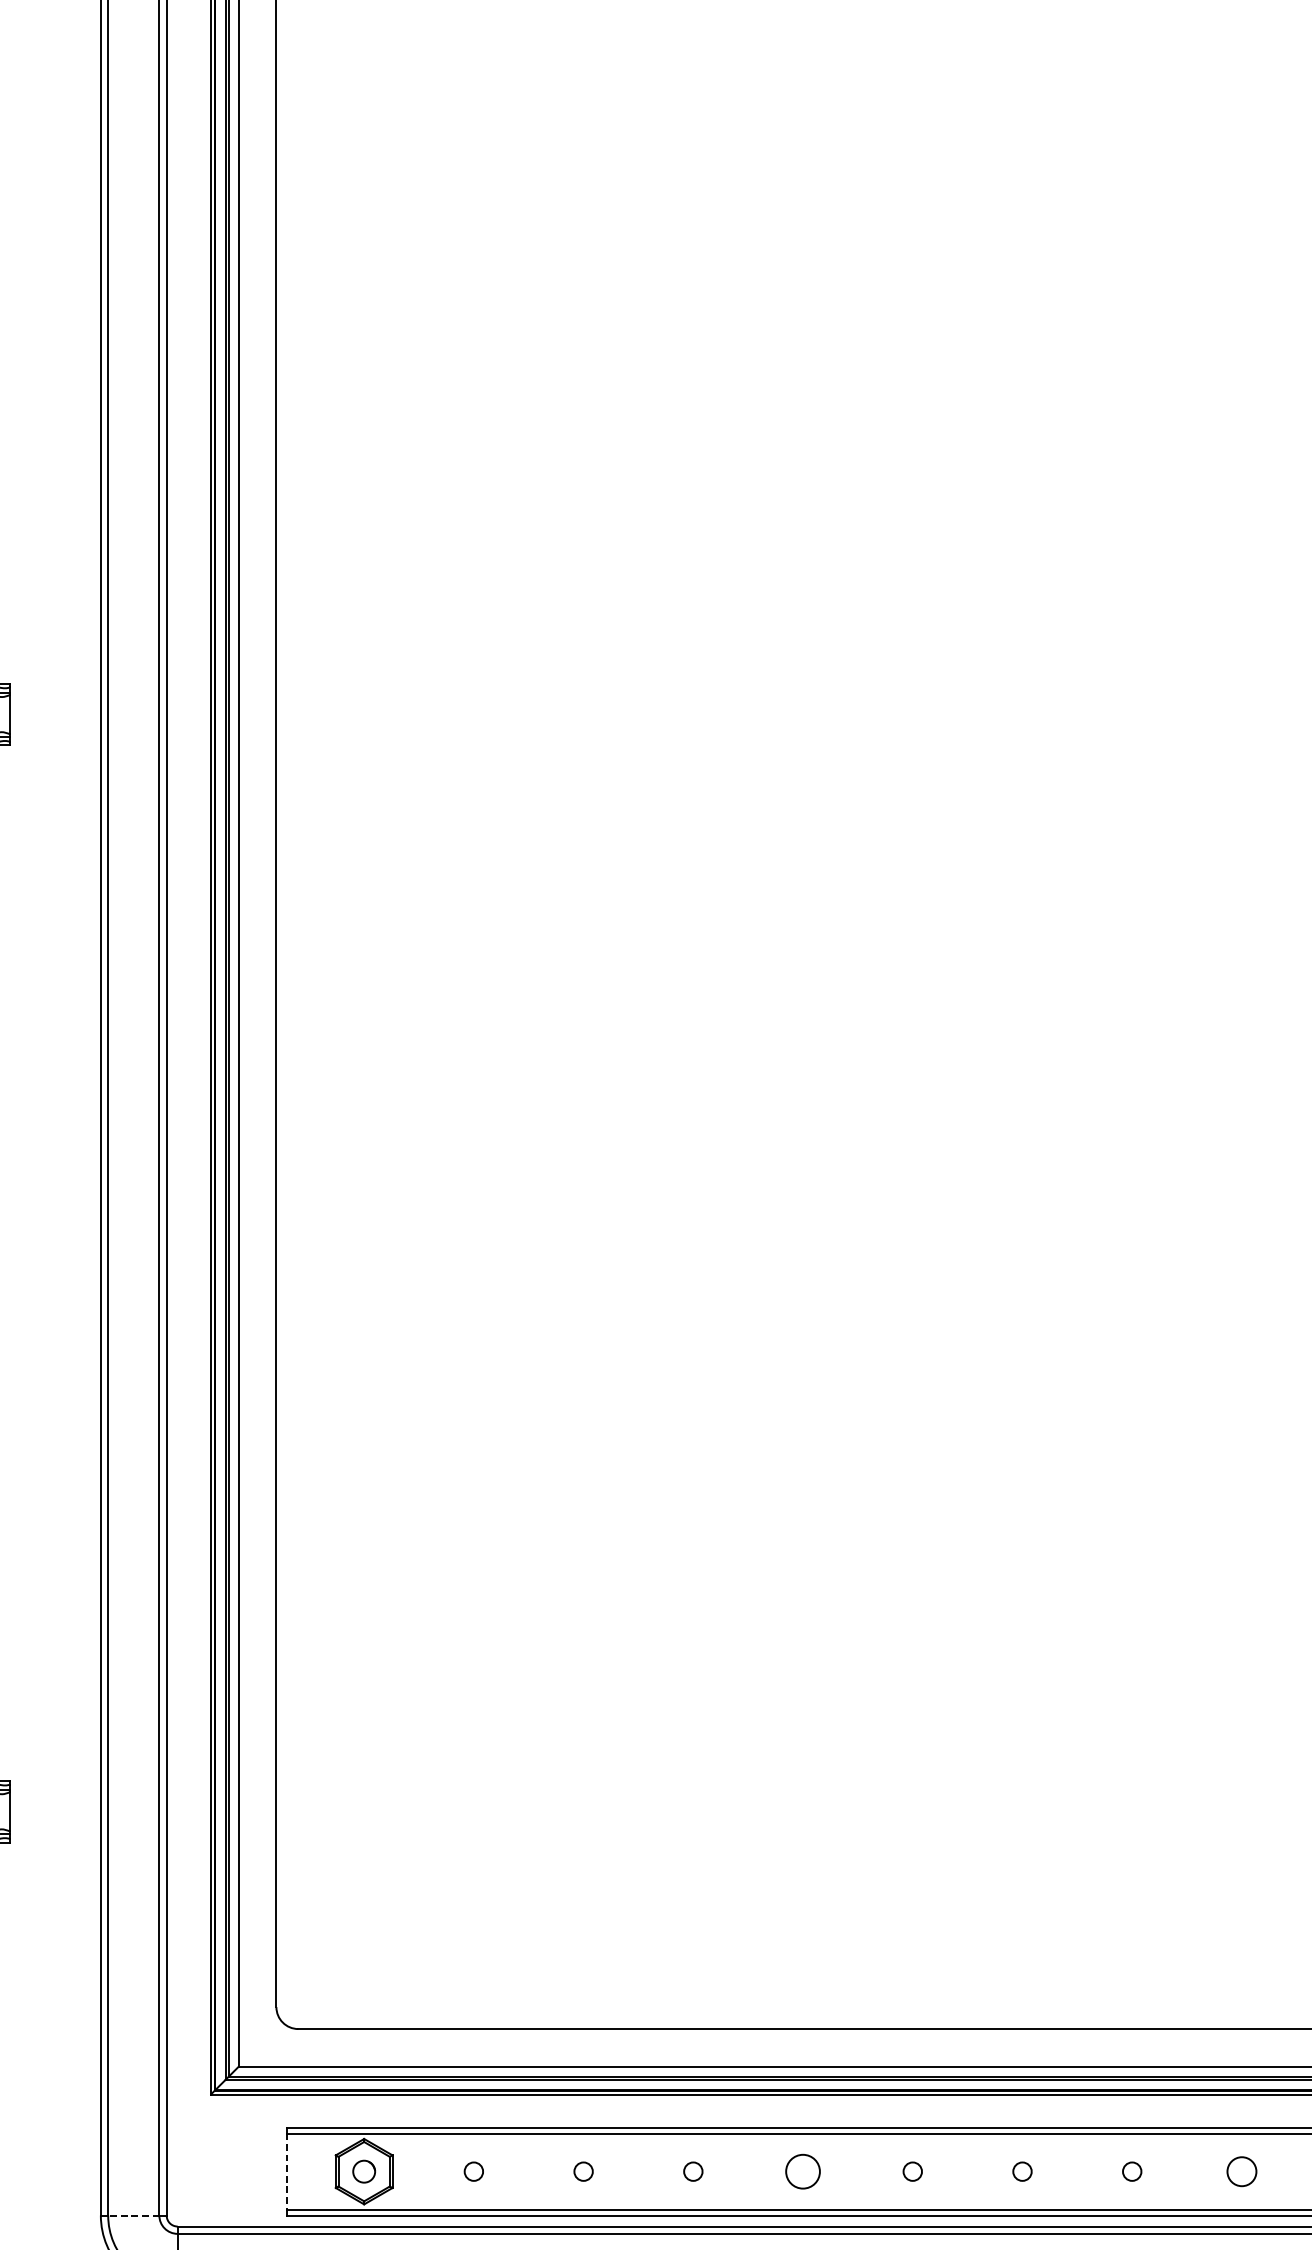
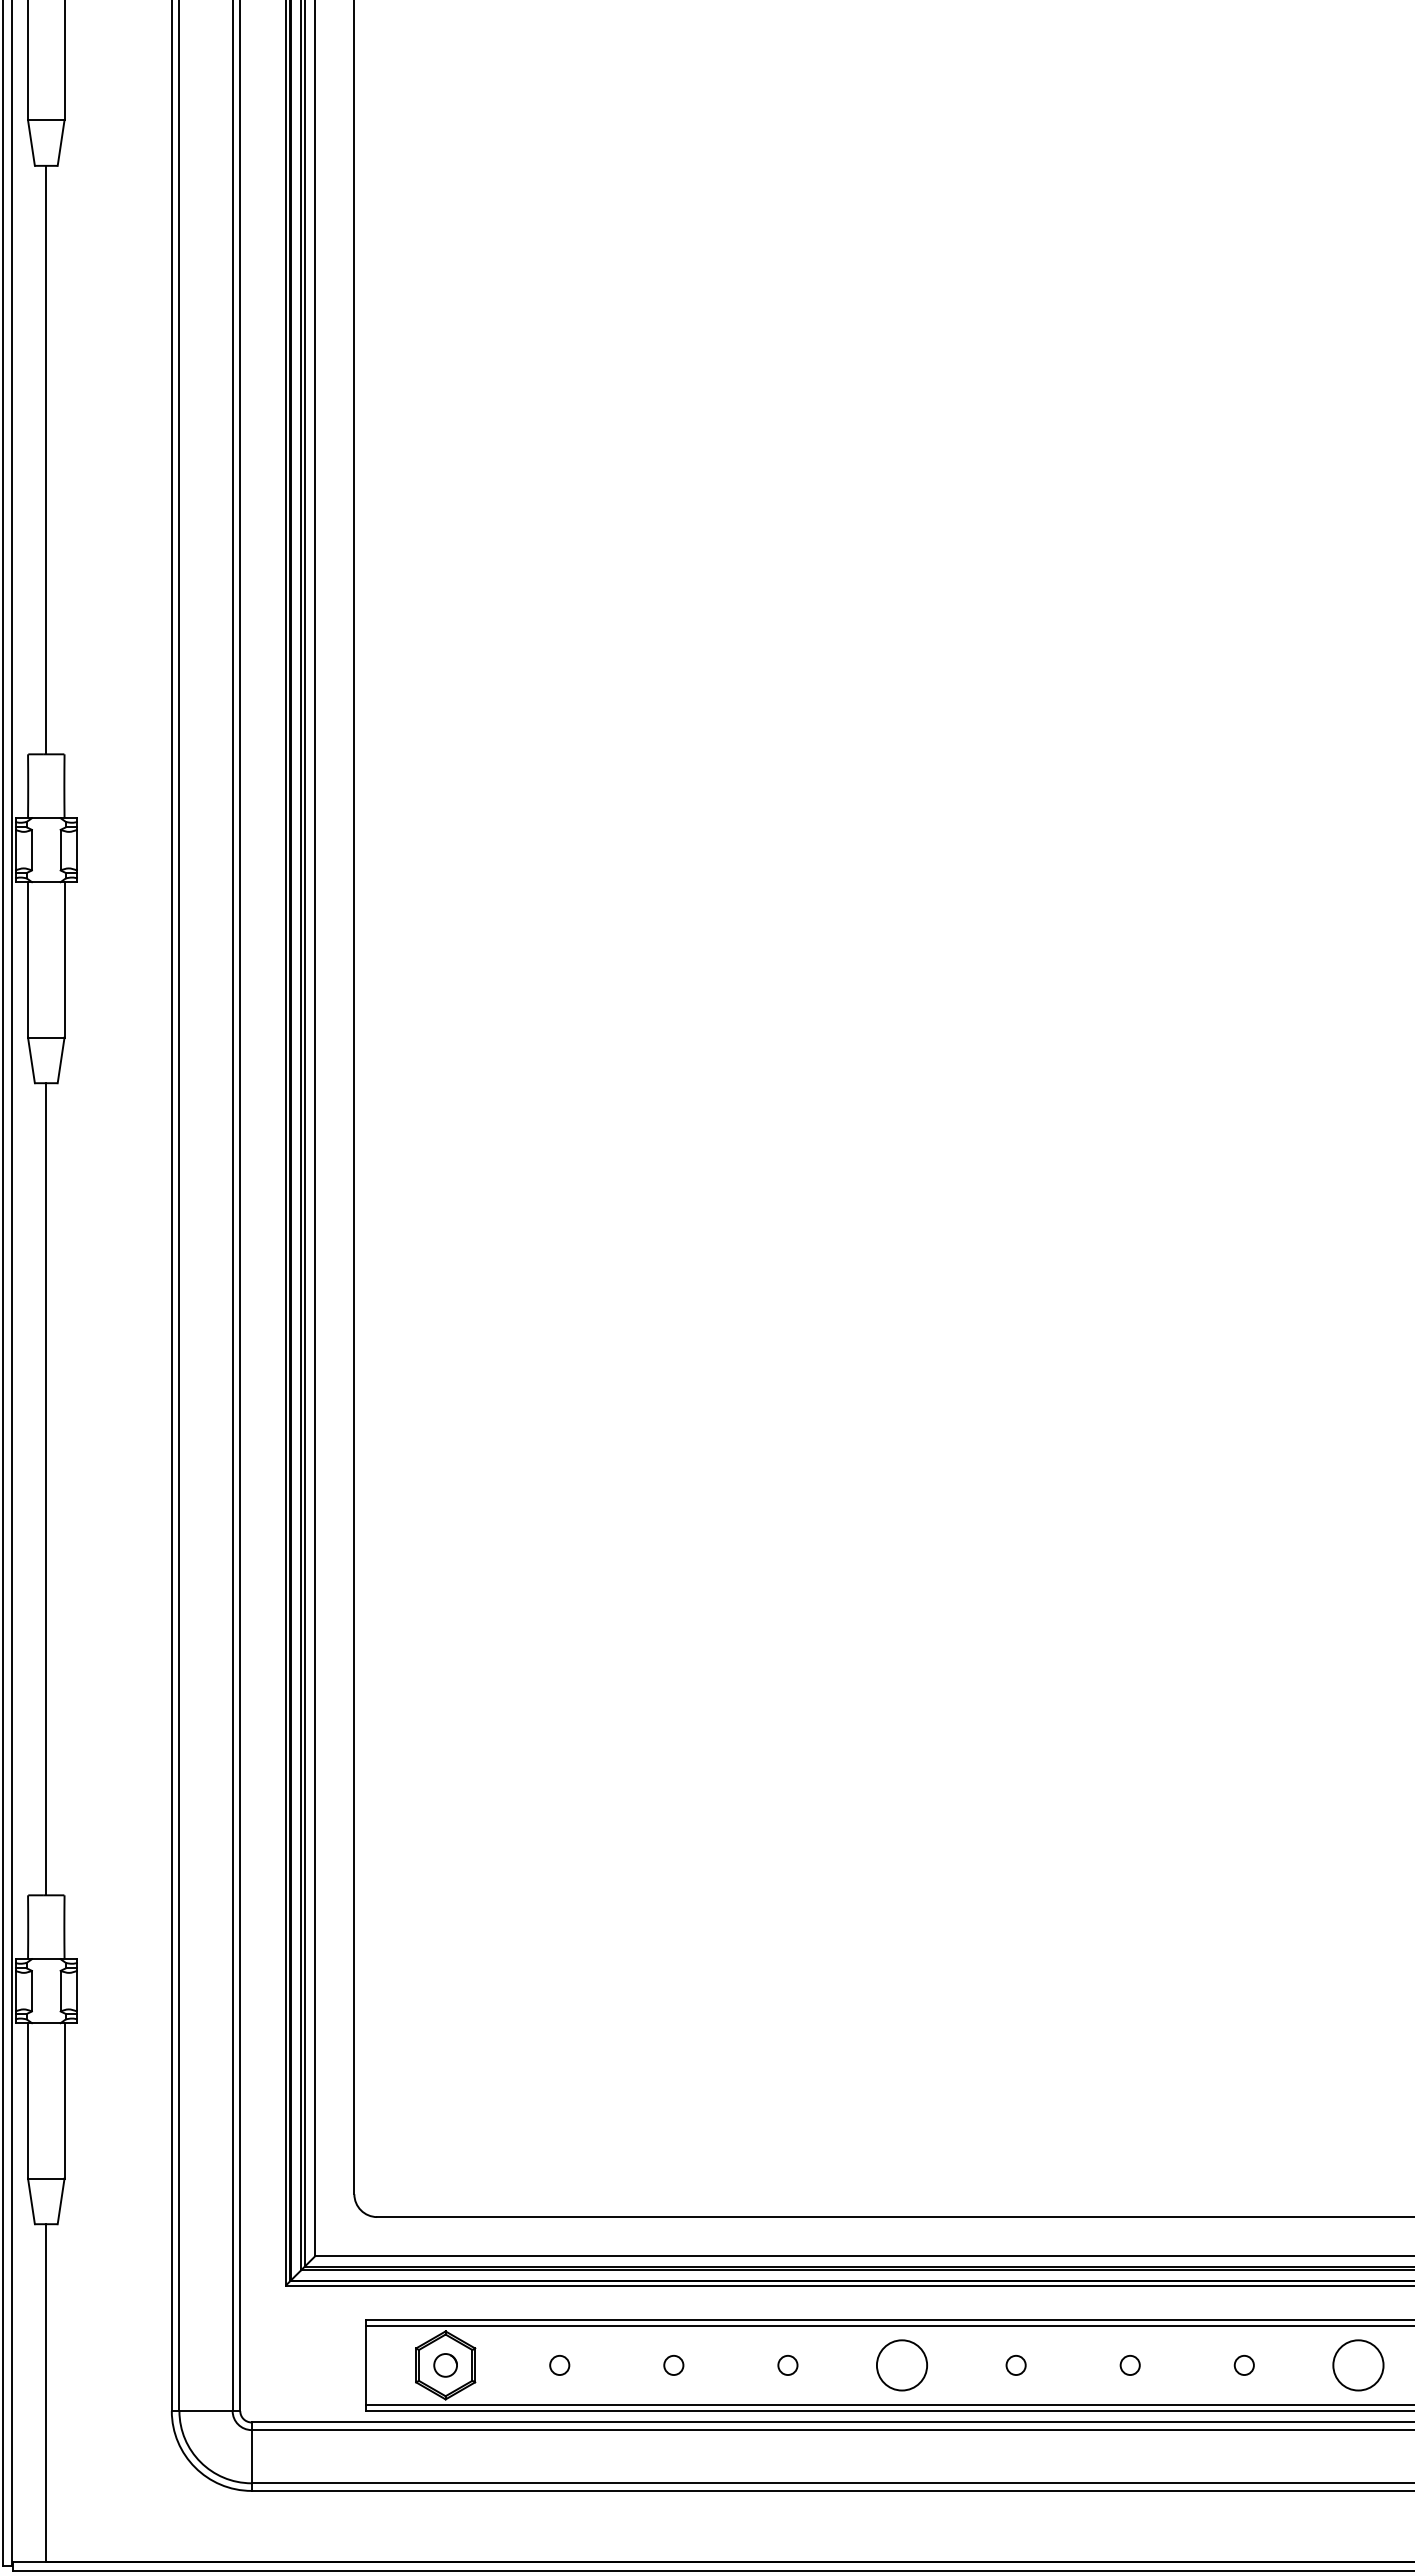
line: (287, 2171) -> (365, 2365), dashed -> solid
circle: (802, 2171) -> (901, 2365), size x1.43
circle: (1241, 2171) -> (1358, 2365), size x1.67
line: (134, 2216) -> (206, 2411), dashed -> solid

